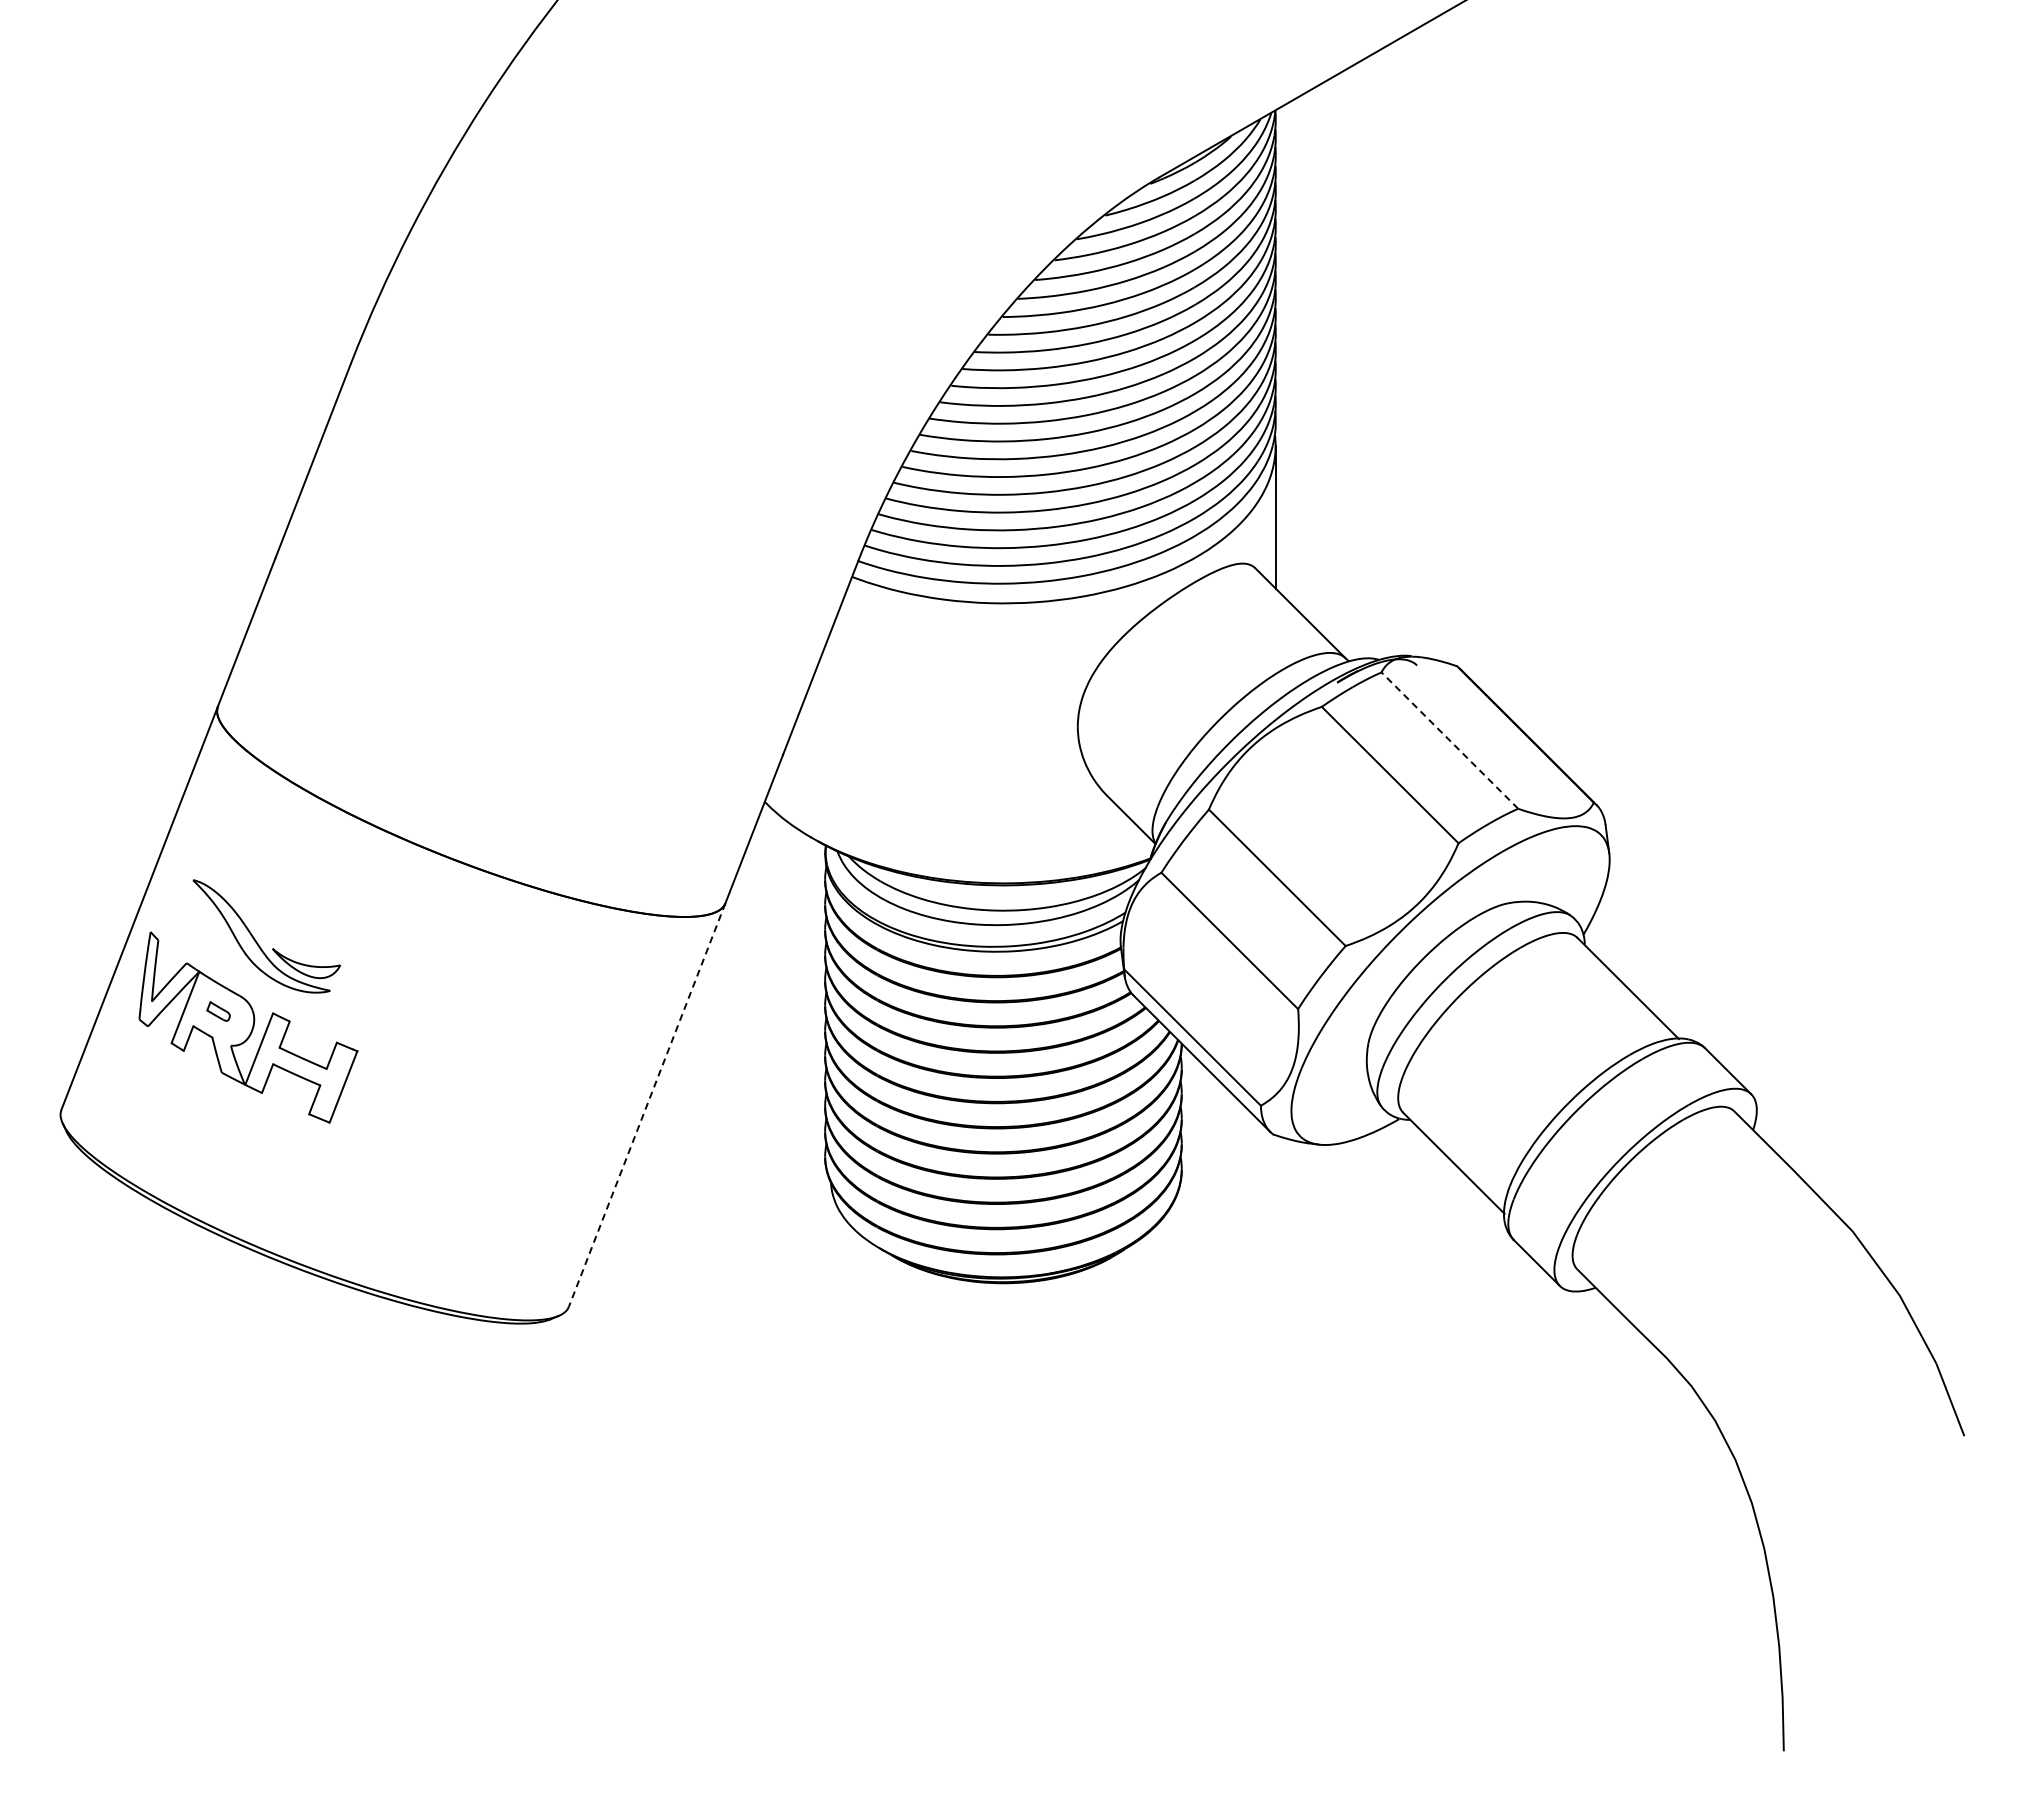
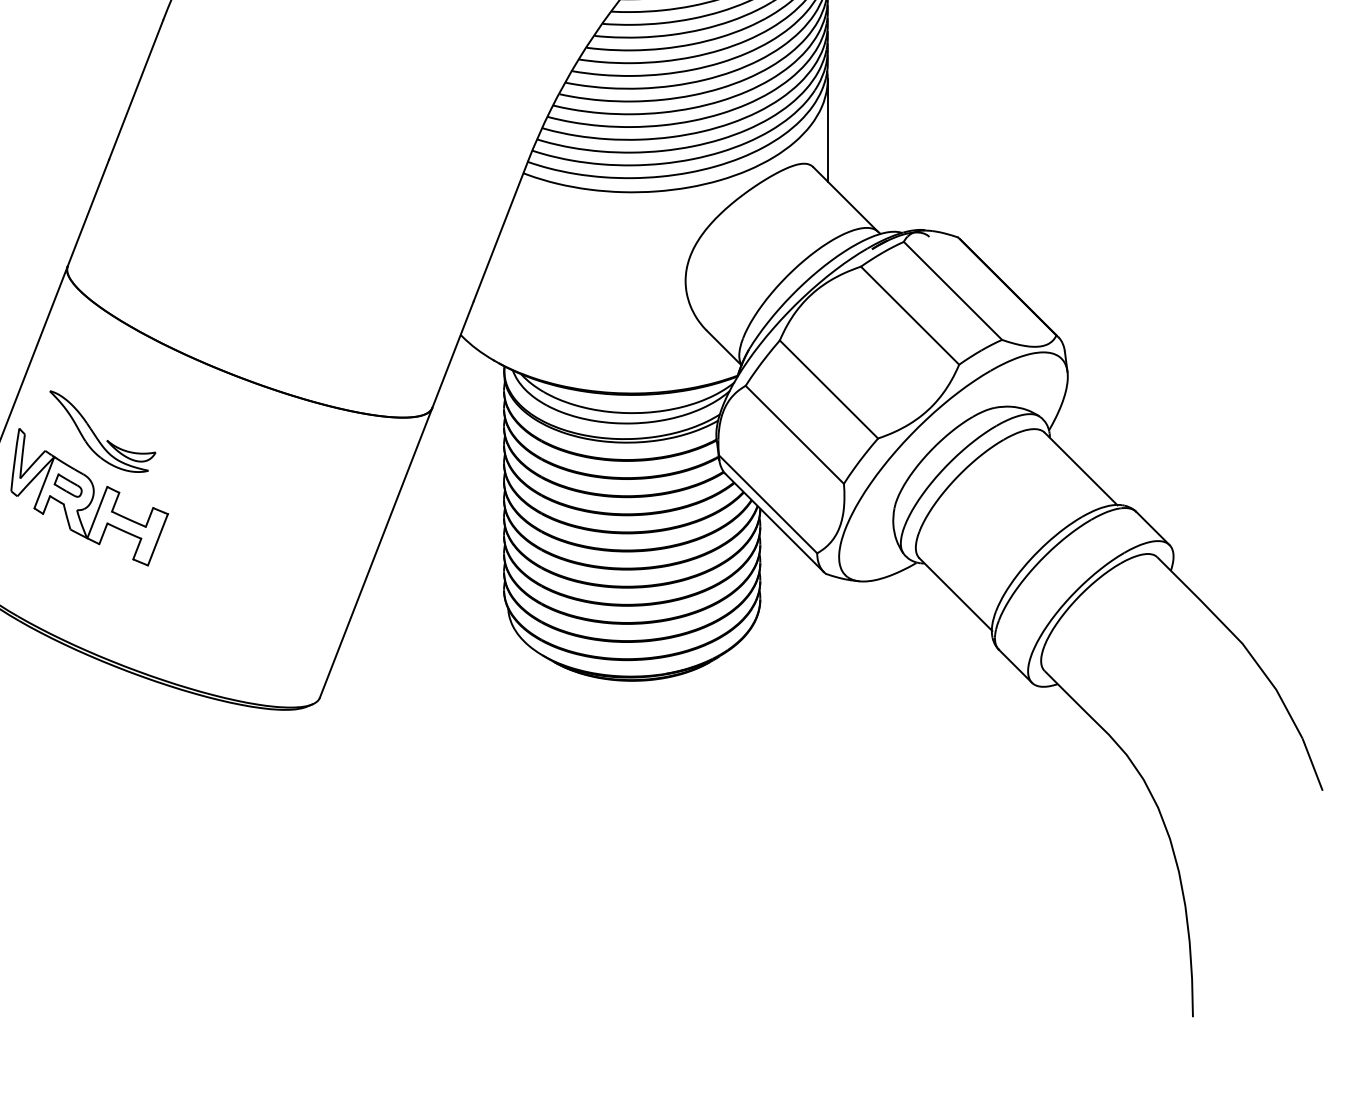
line: (1449, 740) -> (952, 290), dashed -> solid
part: (218, 1011) -> (68, 485), size x1.67
line: (646, 1105) -> (375, 553), dashed -> solid

